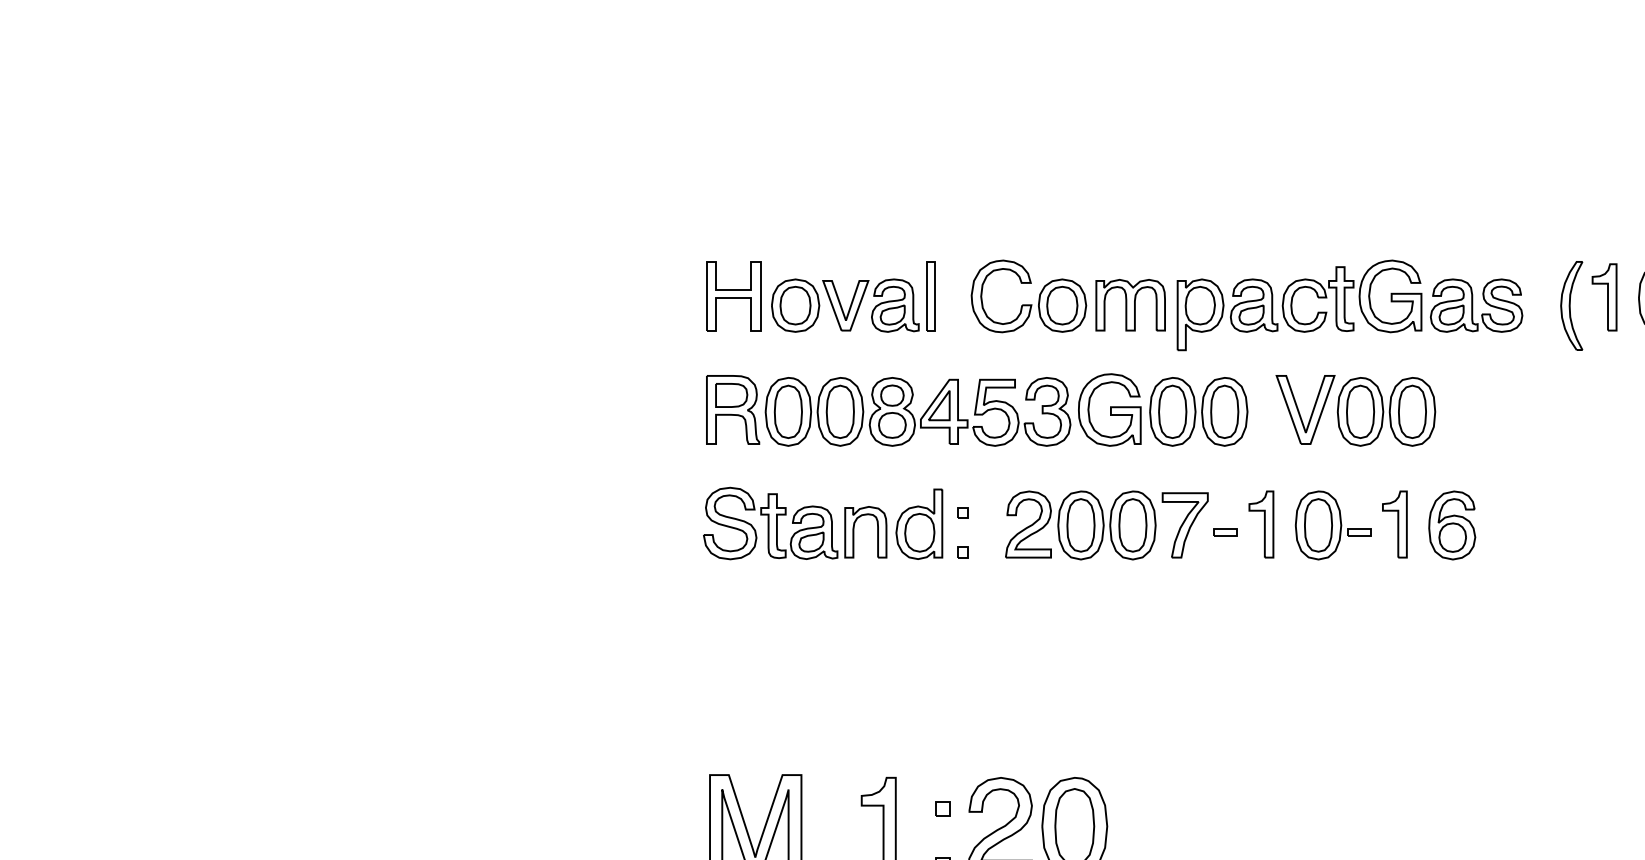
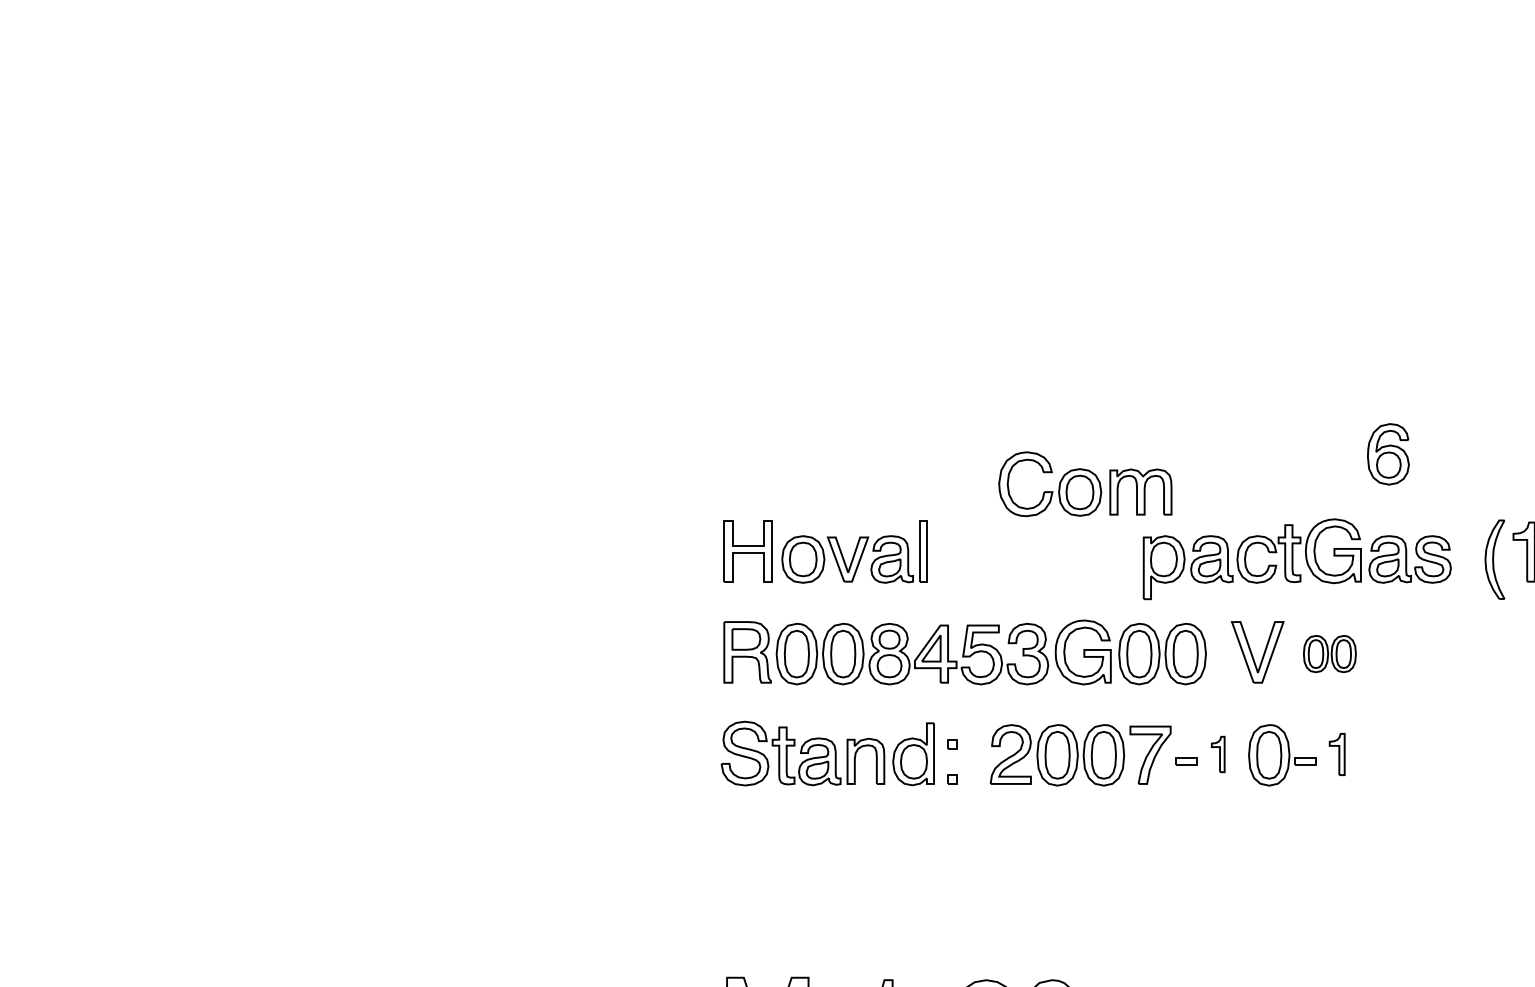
part: (1068, 296) -> (1085, 484), moved
part: (1386, 411) -> (1329, 653), size x0.6
part: (1260, 524) -> (1217, 754), size x0.6
part: (1393, 524) -> (1336, 754), size x0.7
part: (1452, 525) -> (1388, 454), moved

